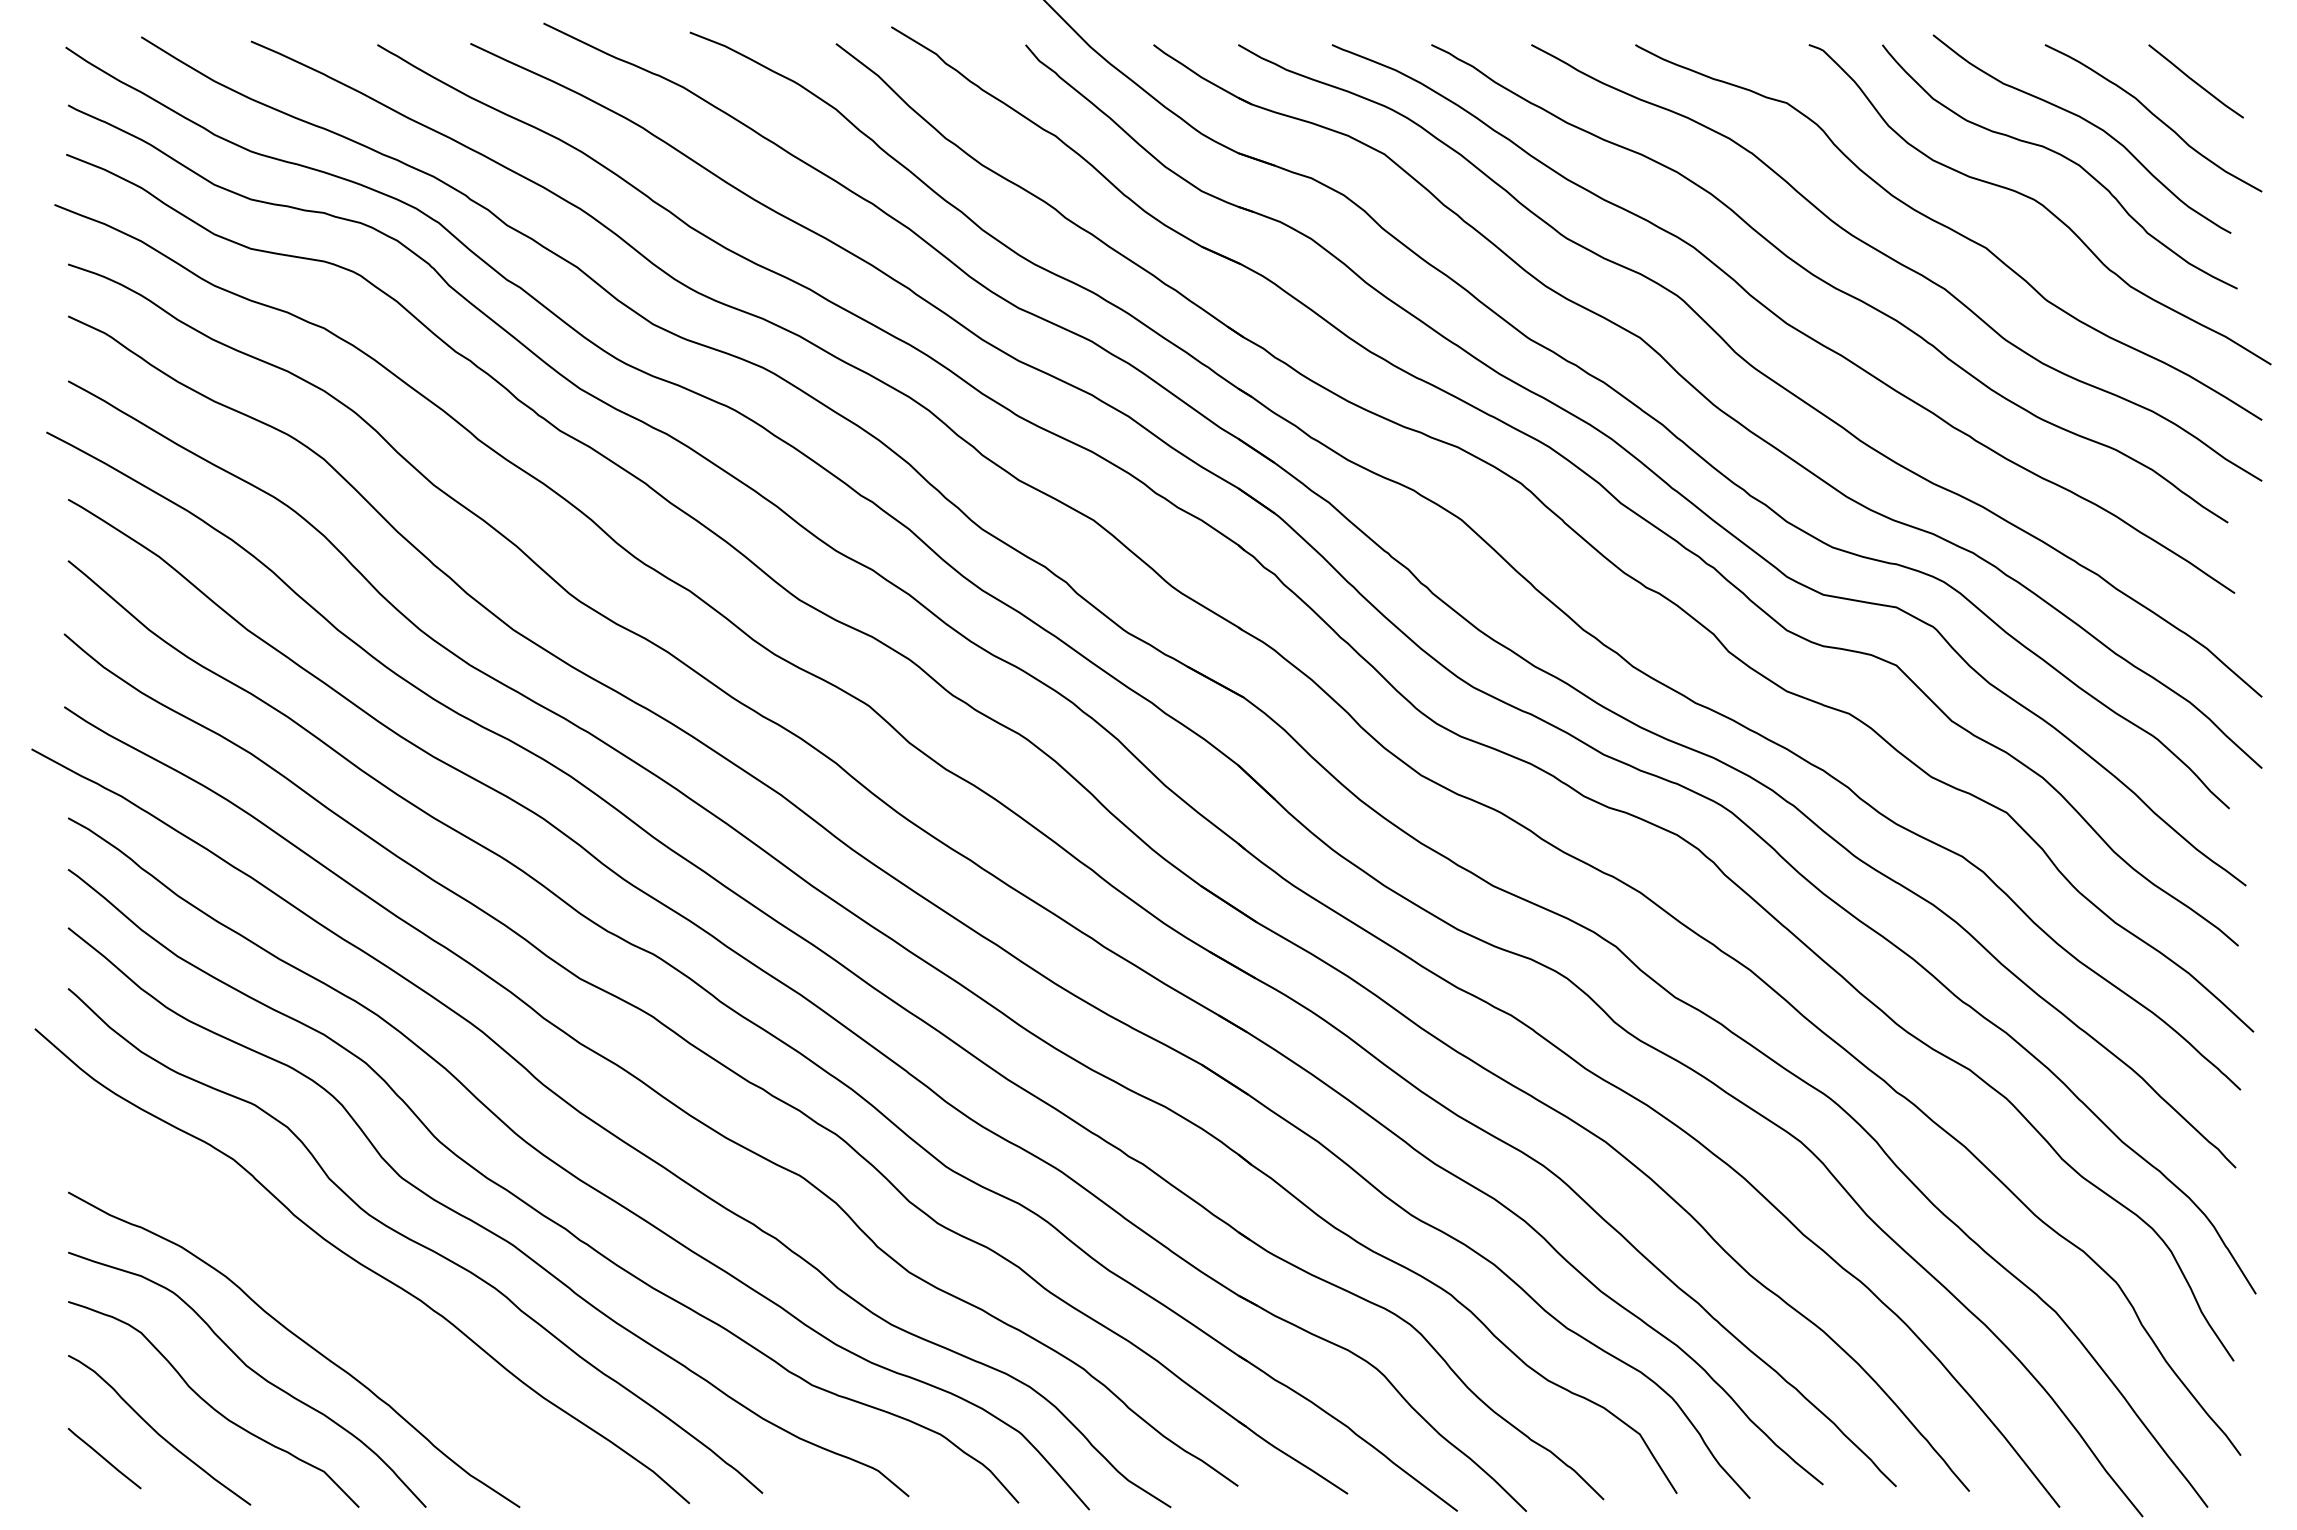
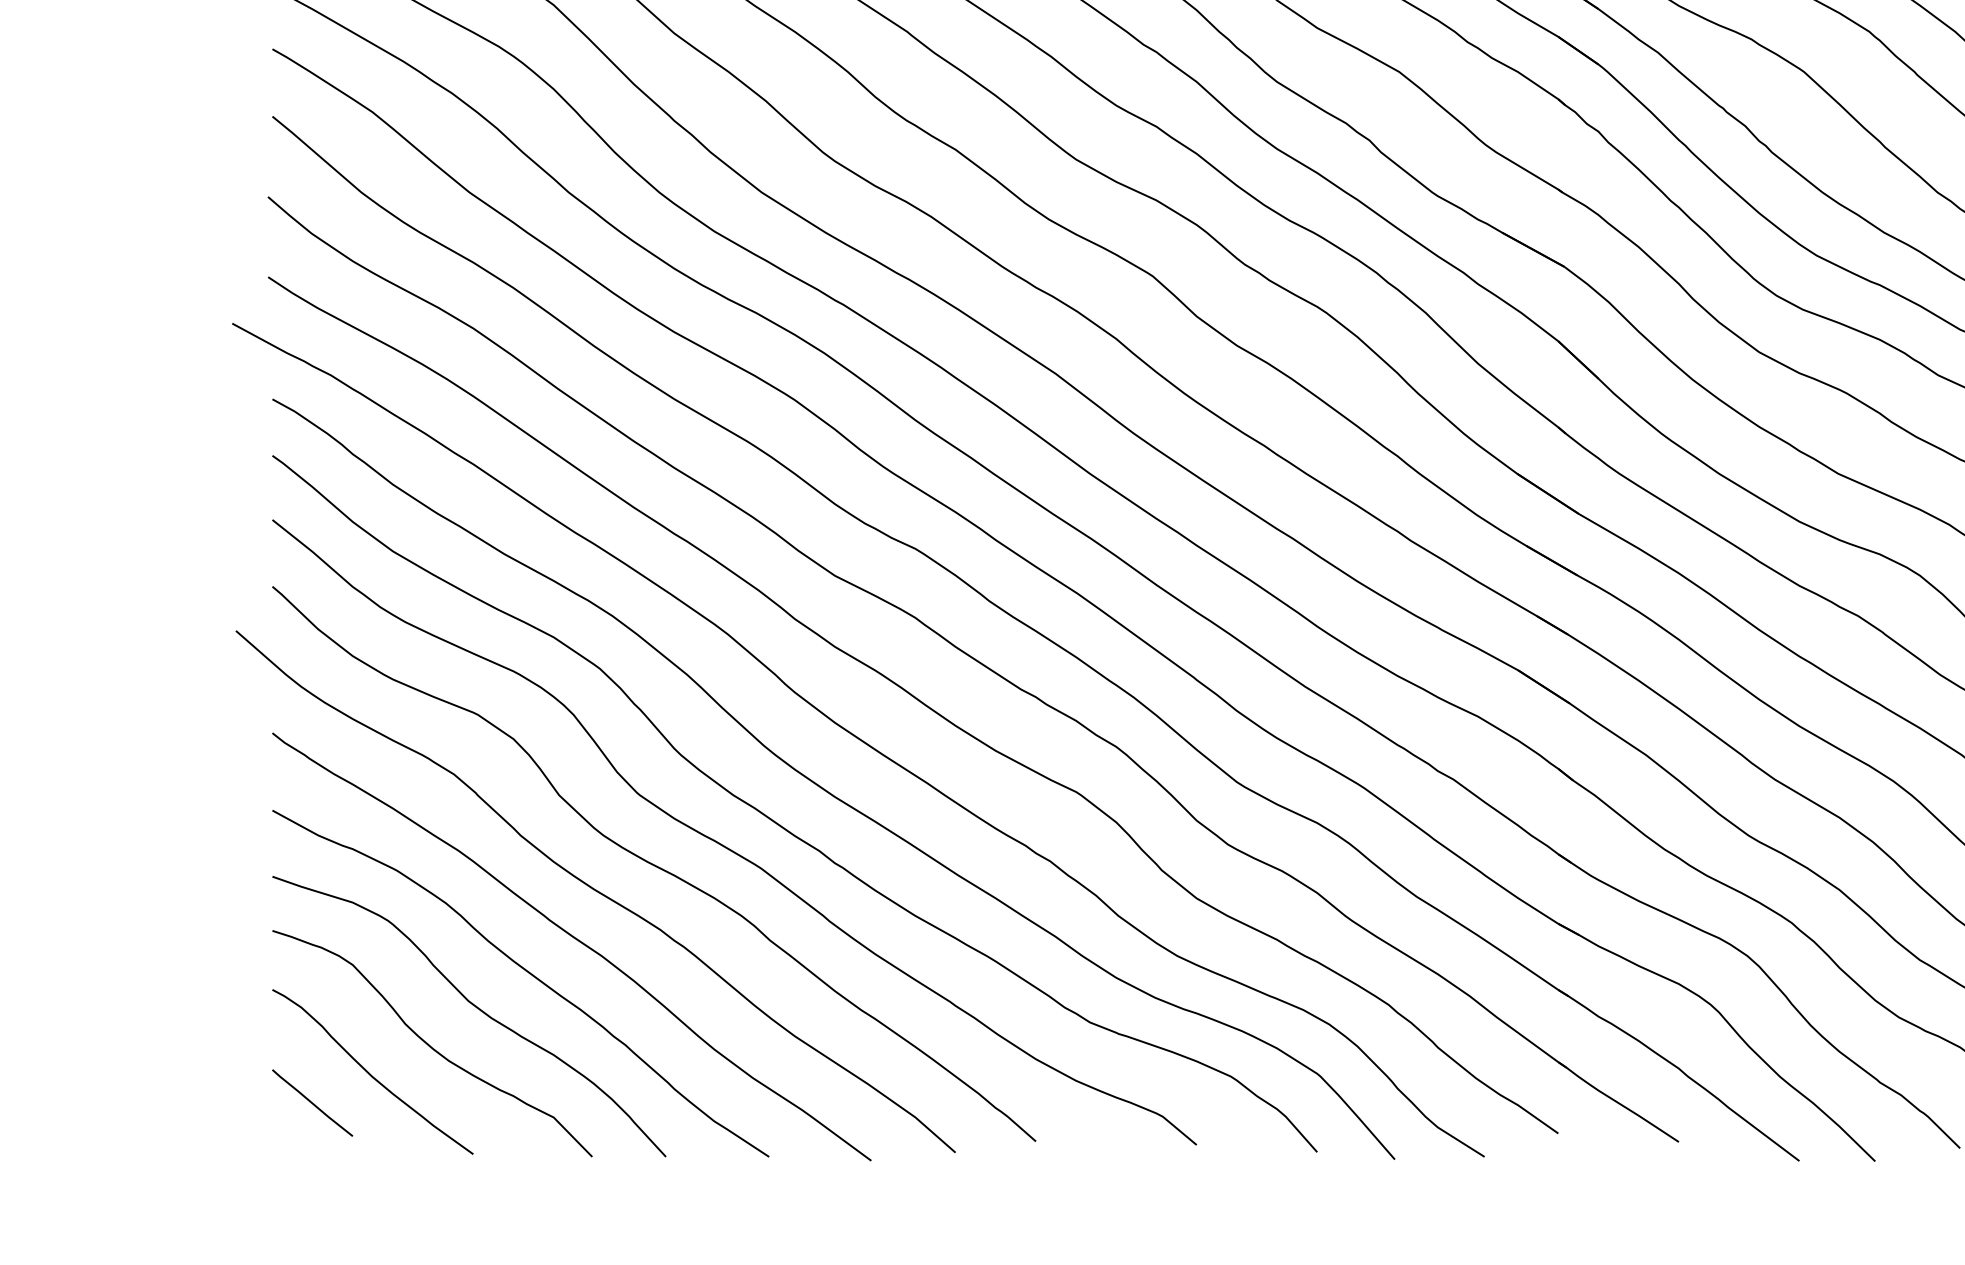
curve: (344, 1310) -> (576, 940), added

